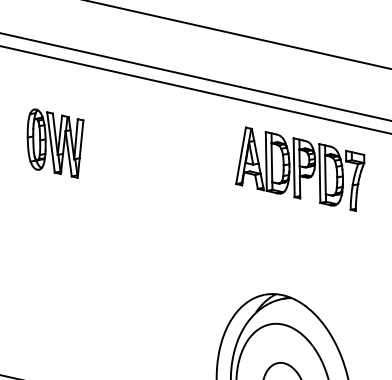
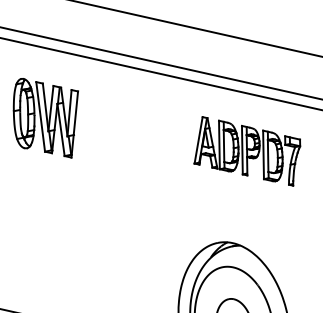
part: (55, 143) -> (45, 118), size x1.4
part: (300, 169) -> (247, 151), moved

